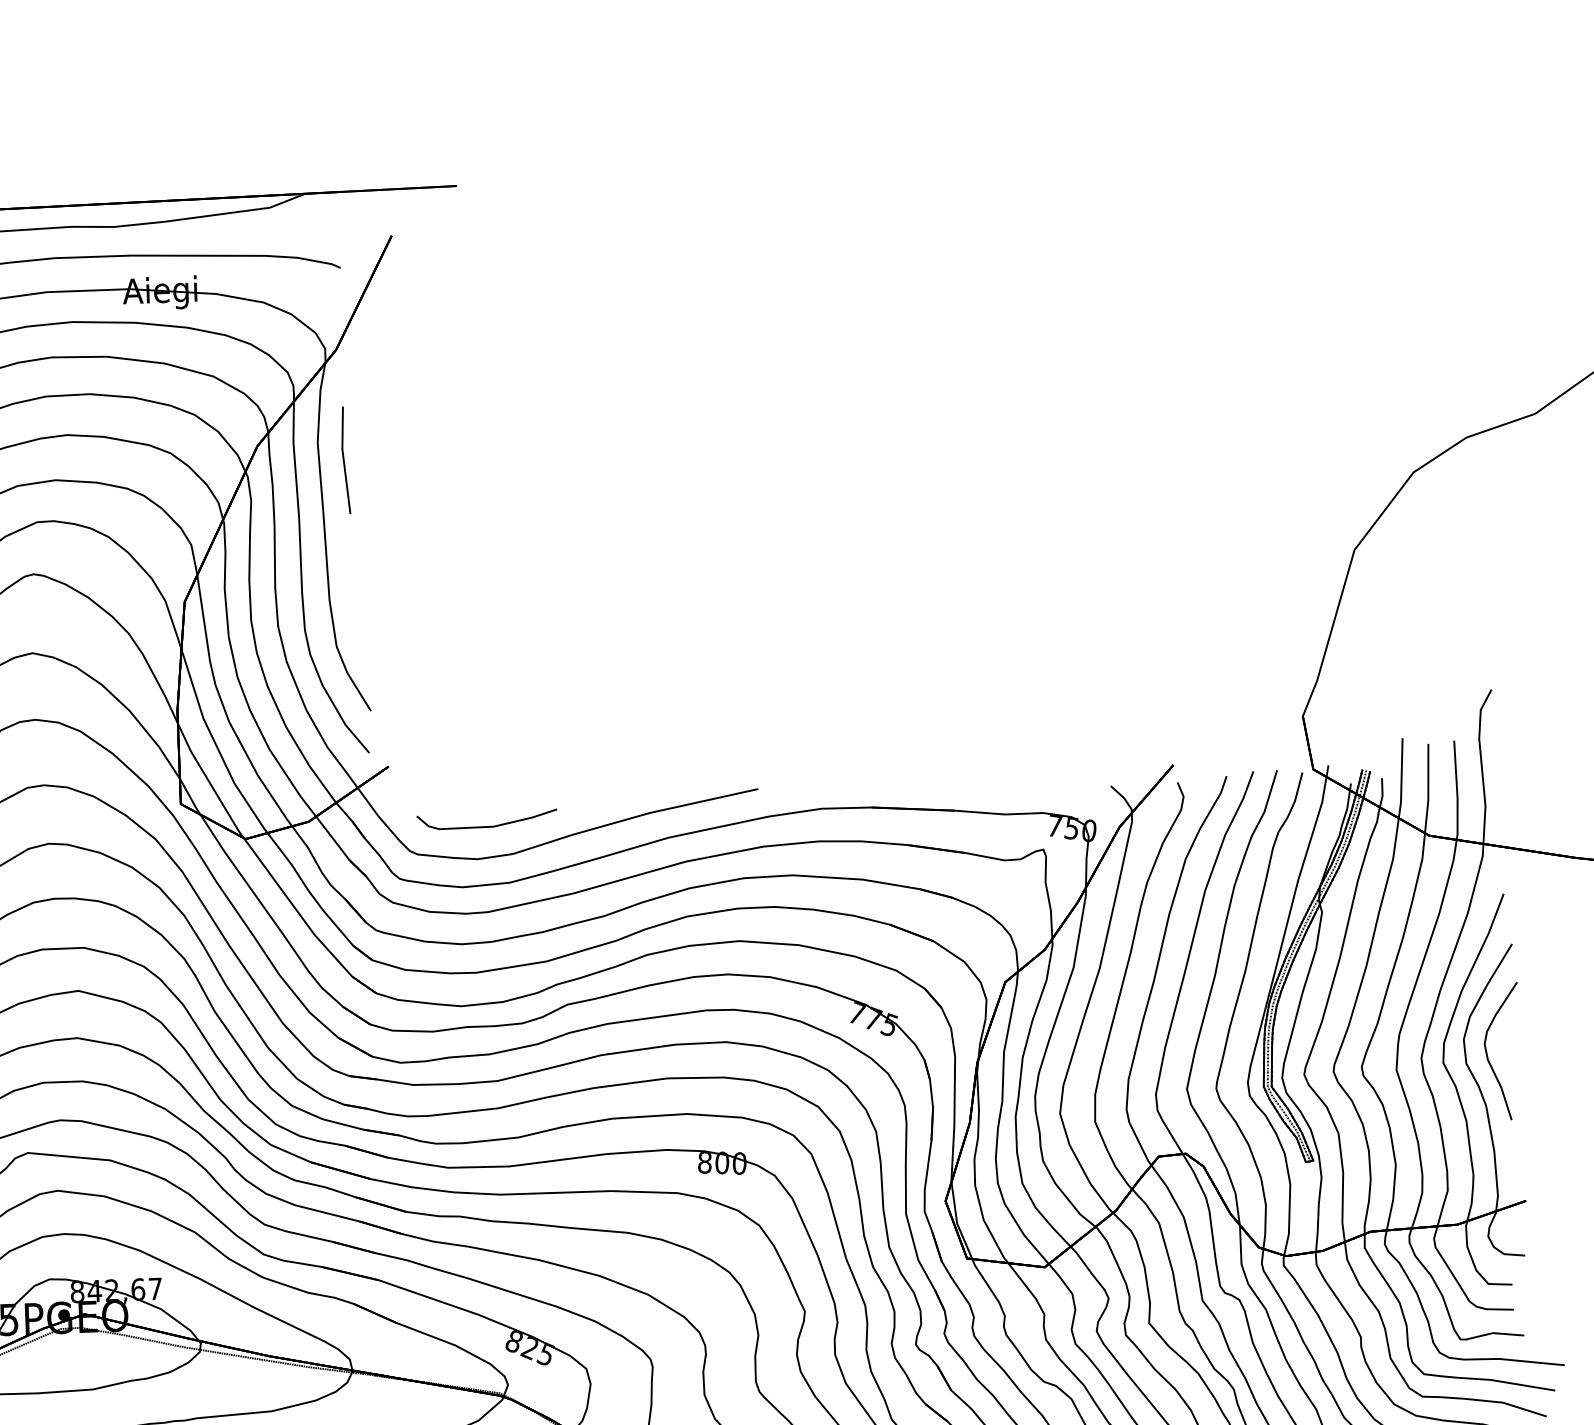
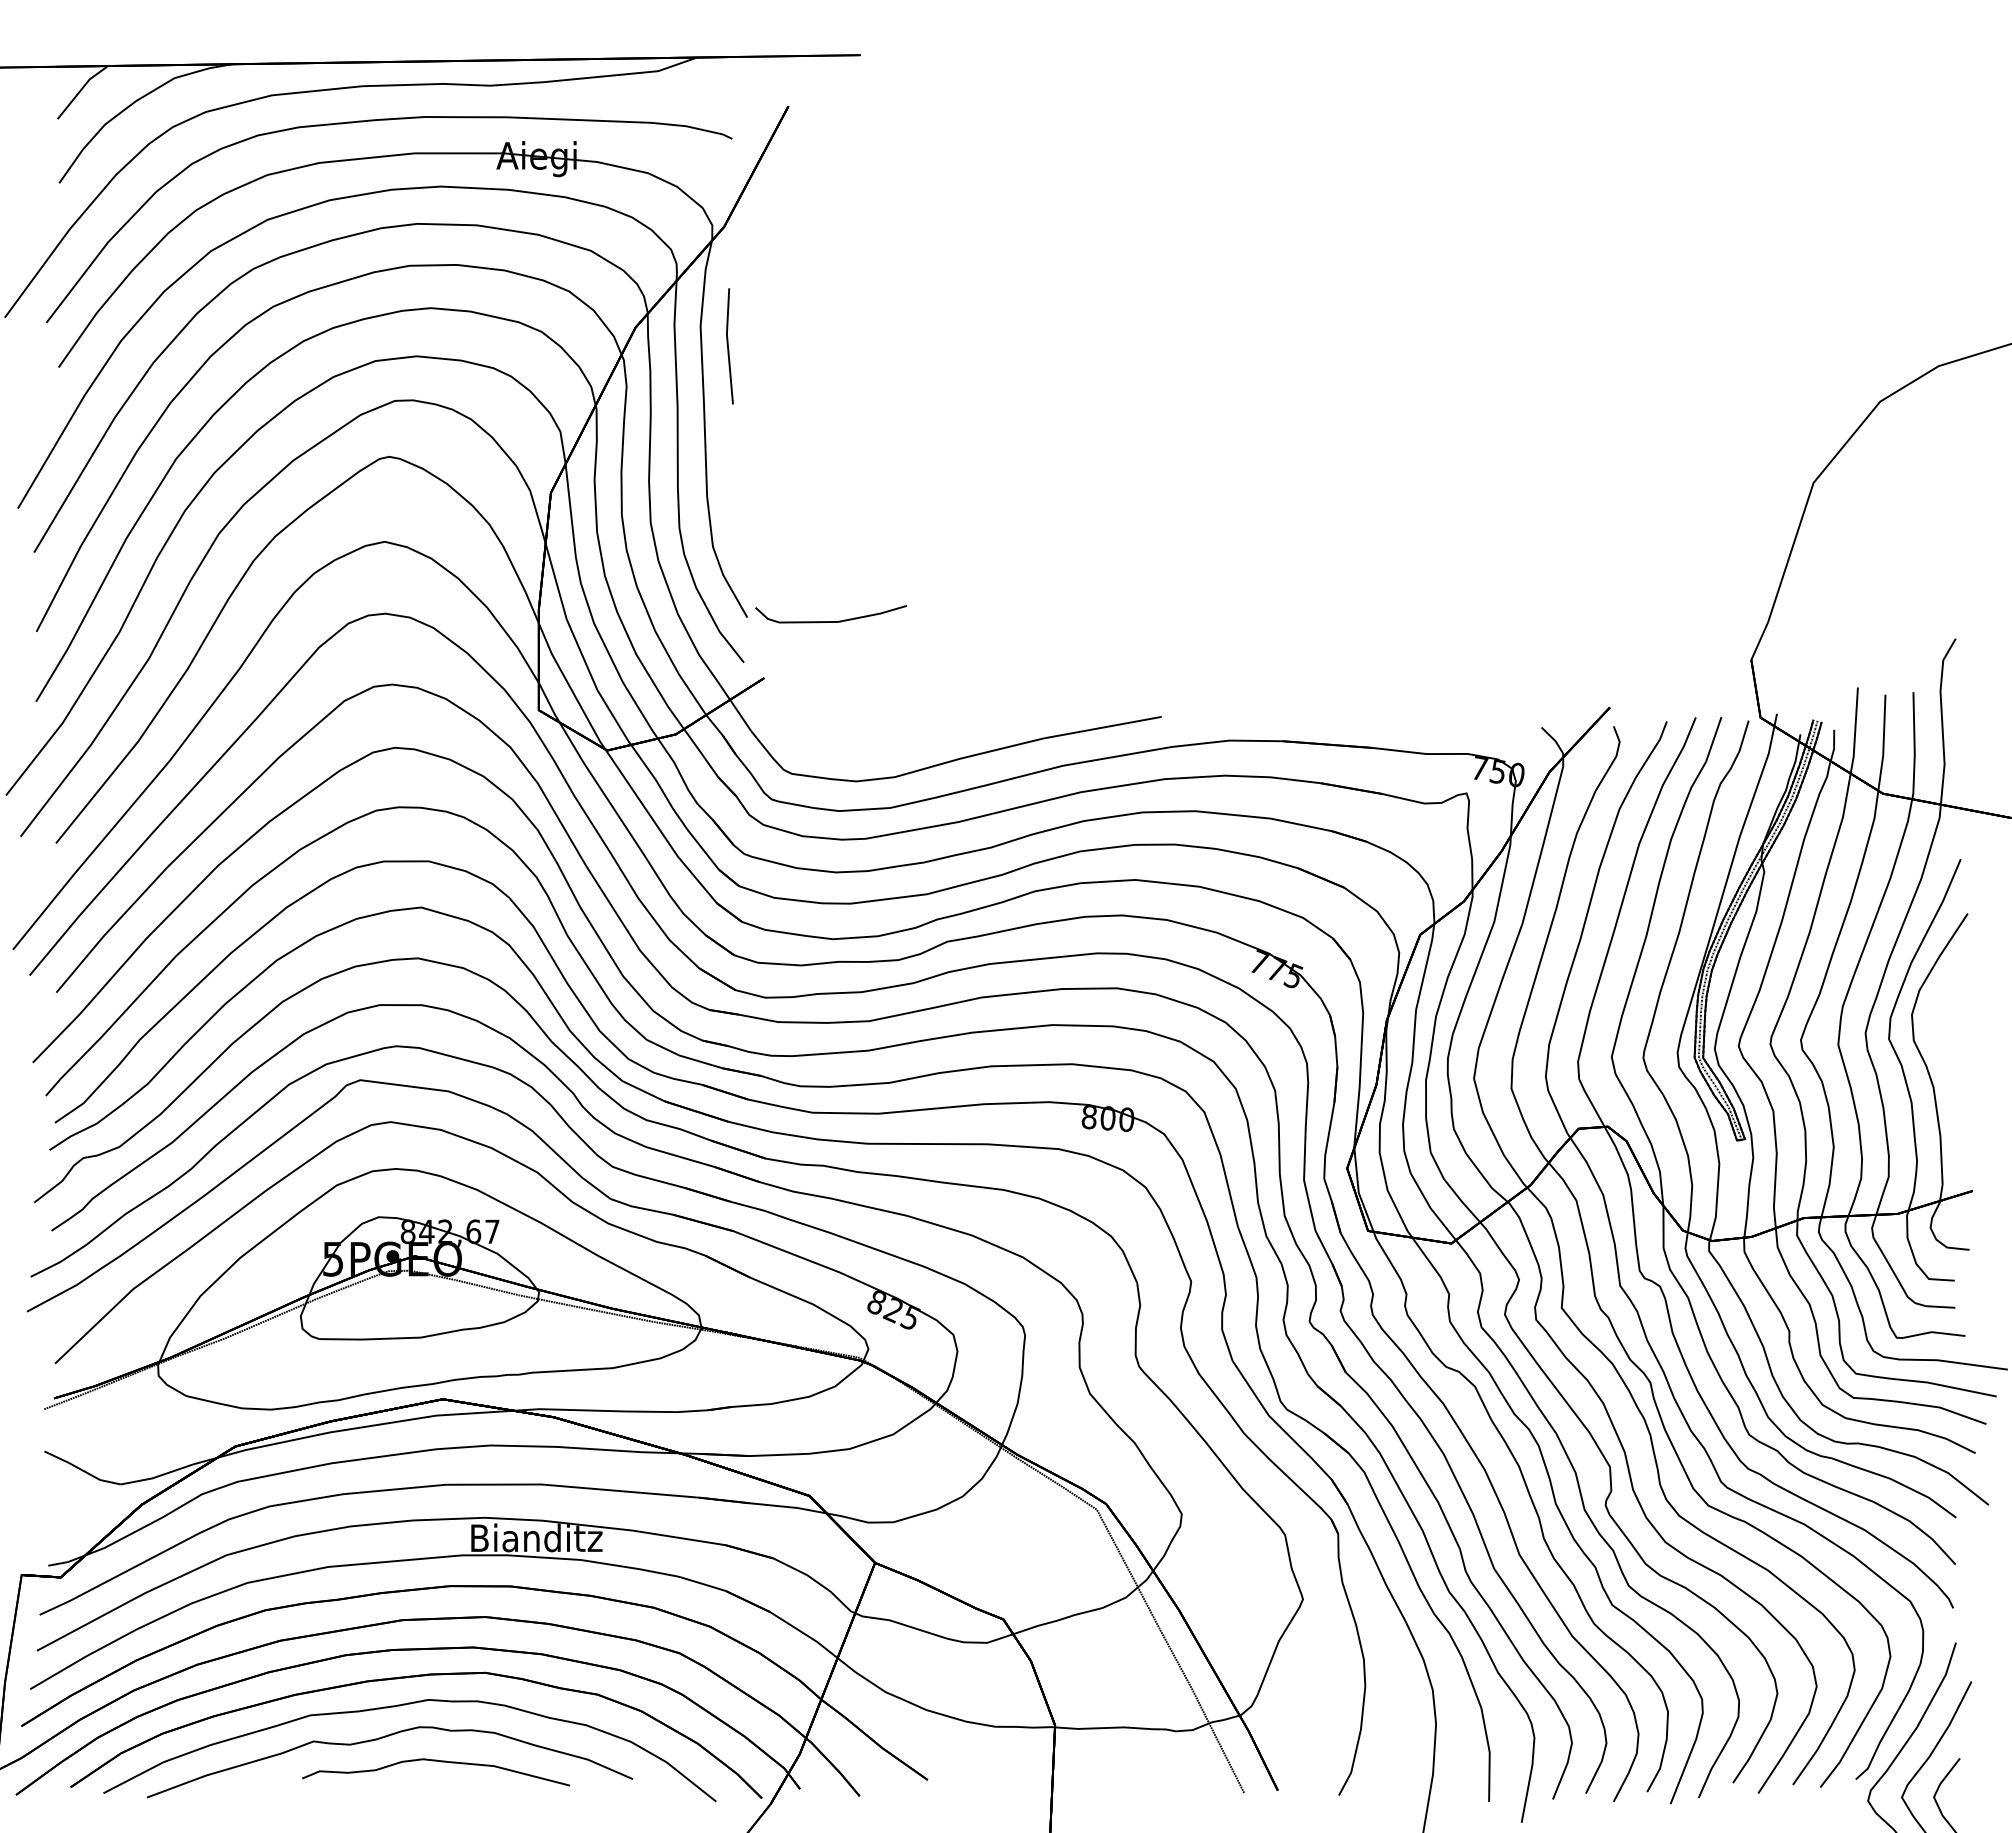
part: (486, 826) -> (830, 621), moved
part: (1488, 1054) -> (1937, 1031), removed

